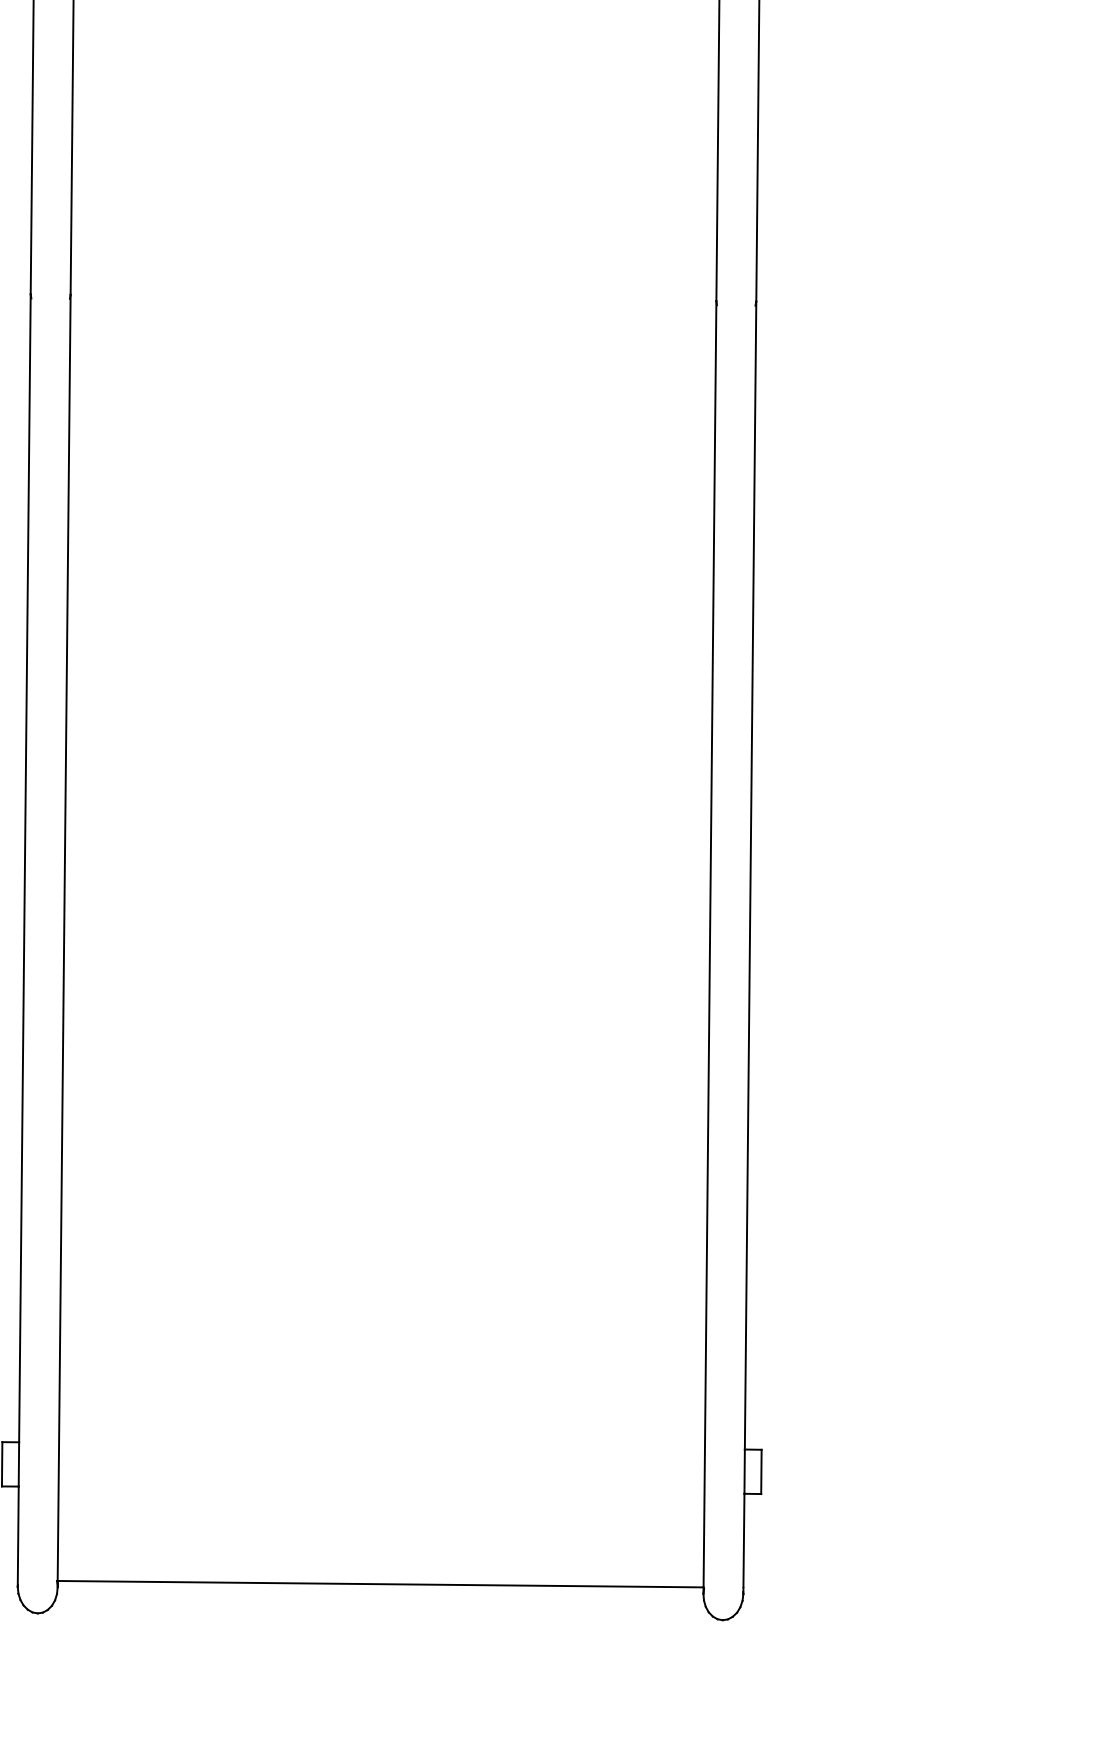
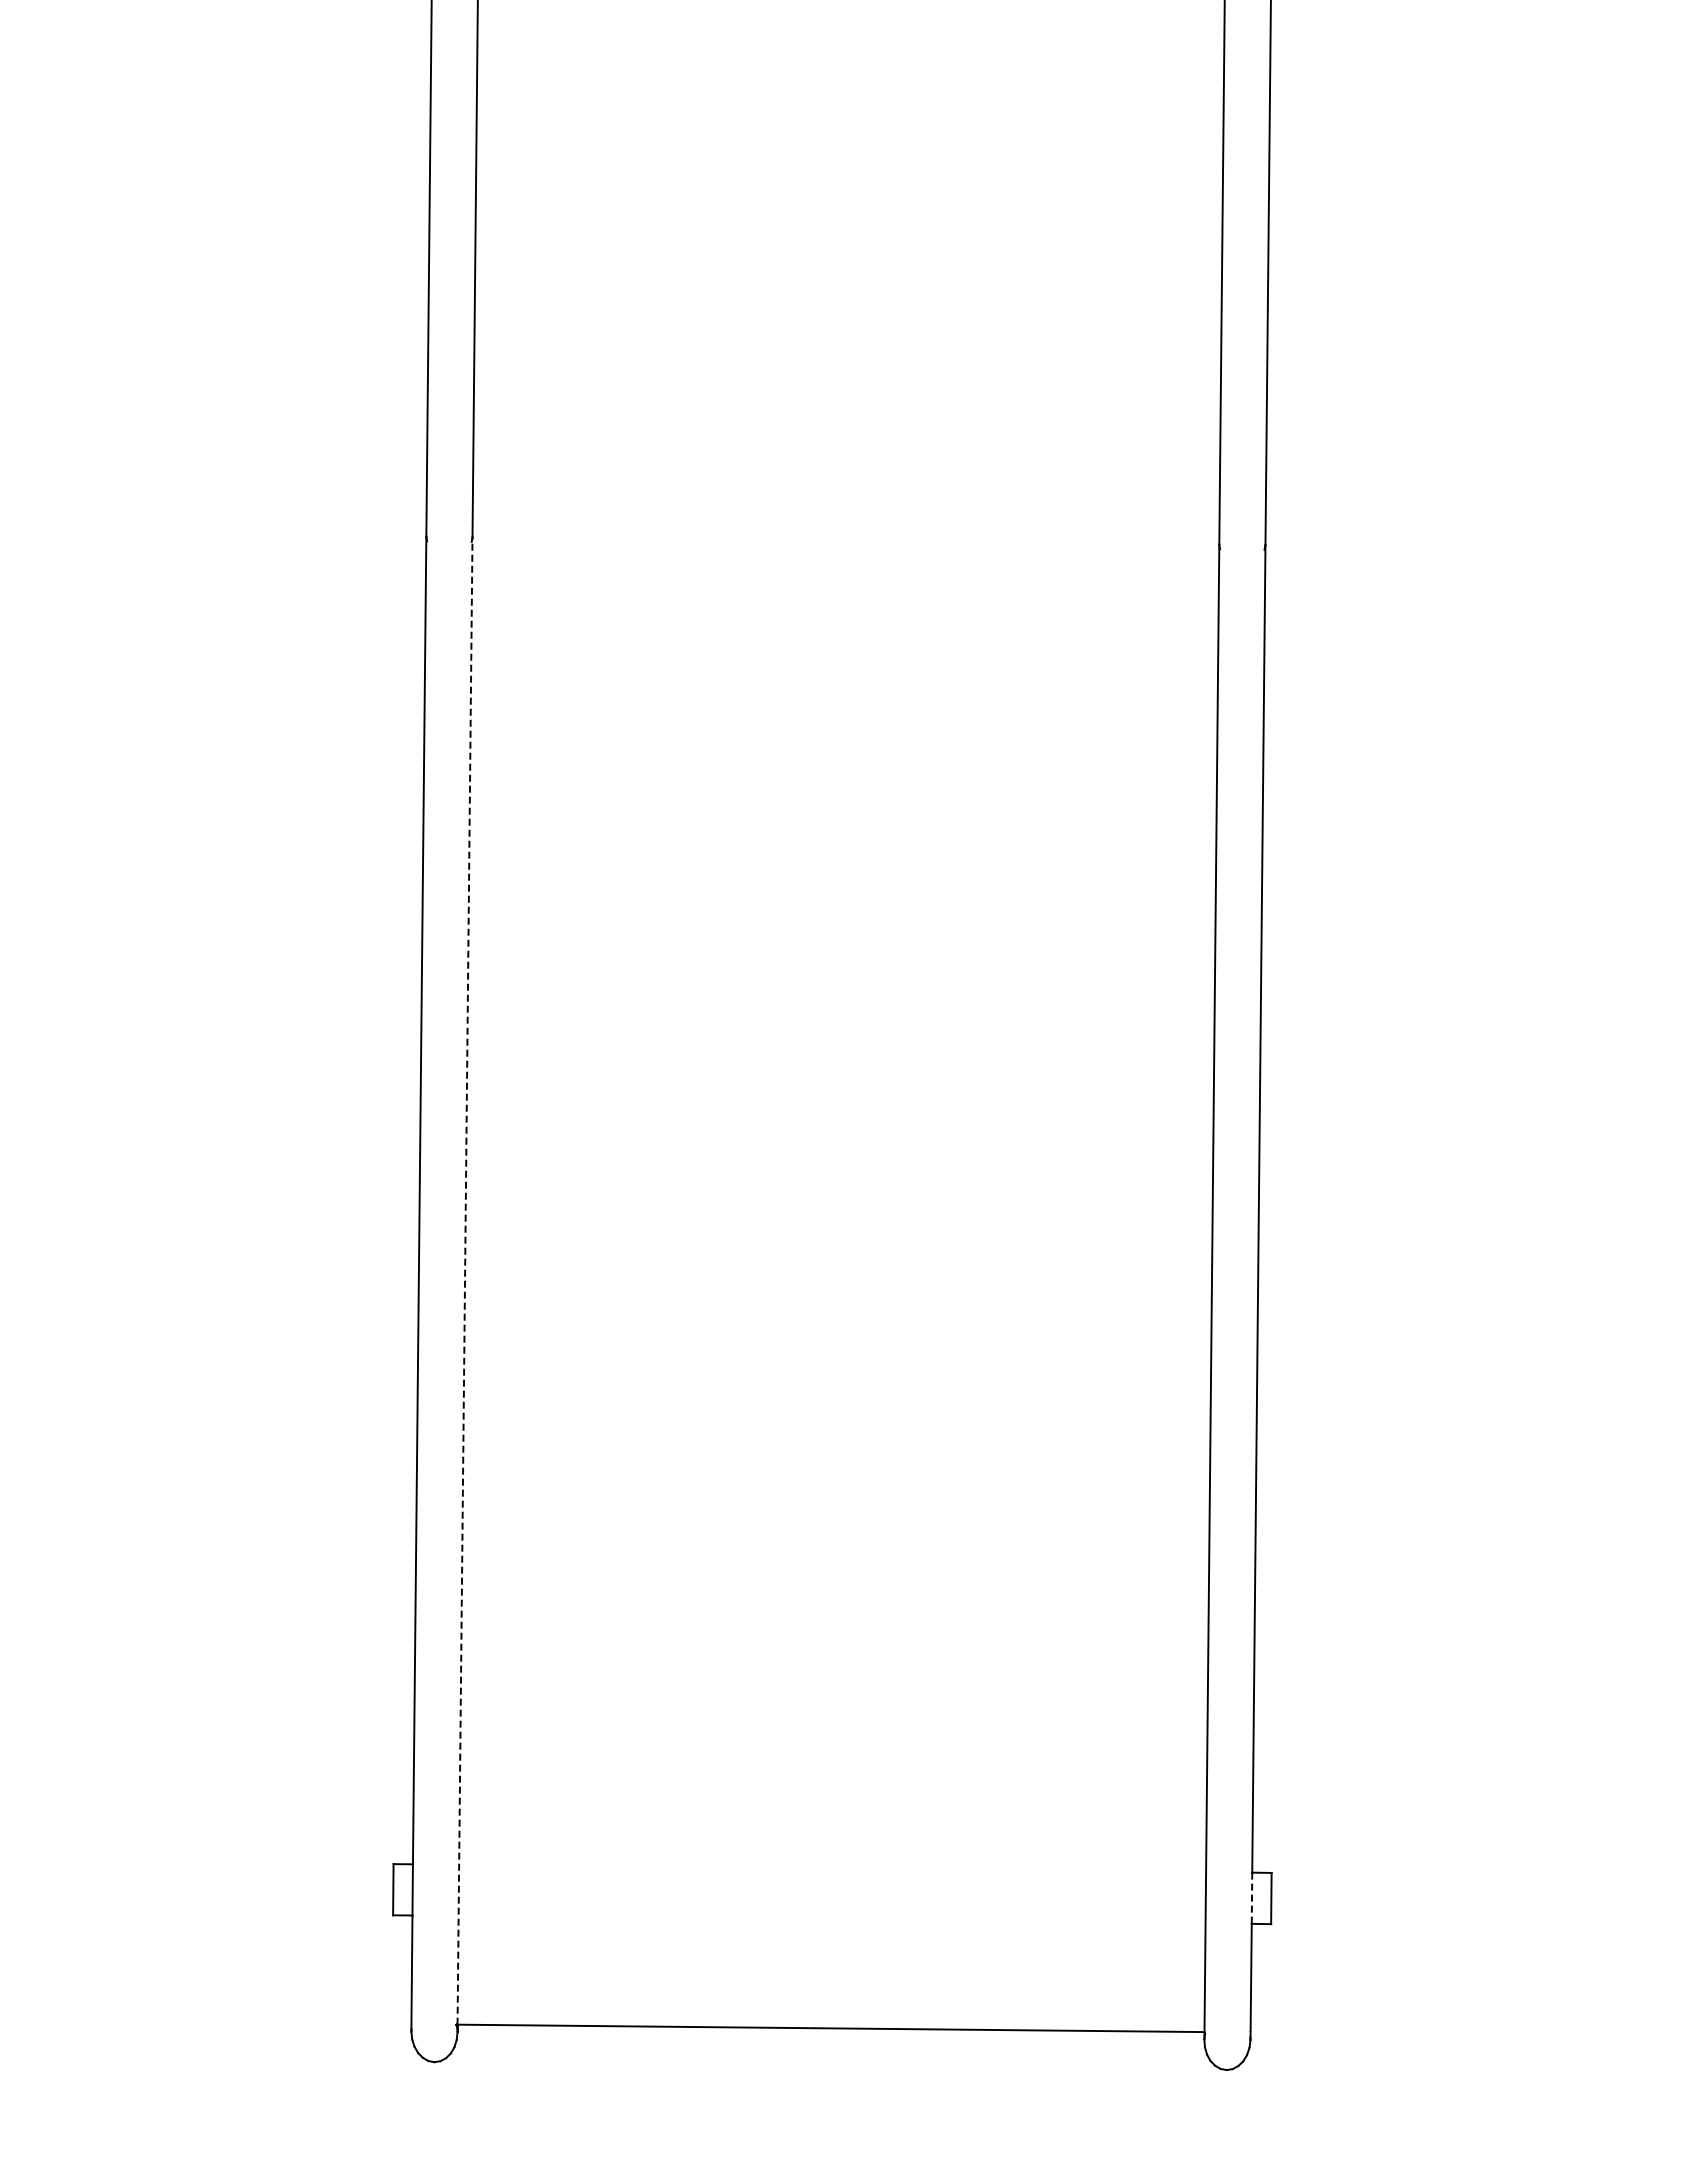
line: (64, 937) -> (465, 1280), solid -> dashed
line: (745, 1471) -> (1252, 1898), solid -> dashed

